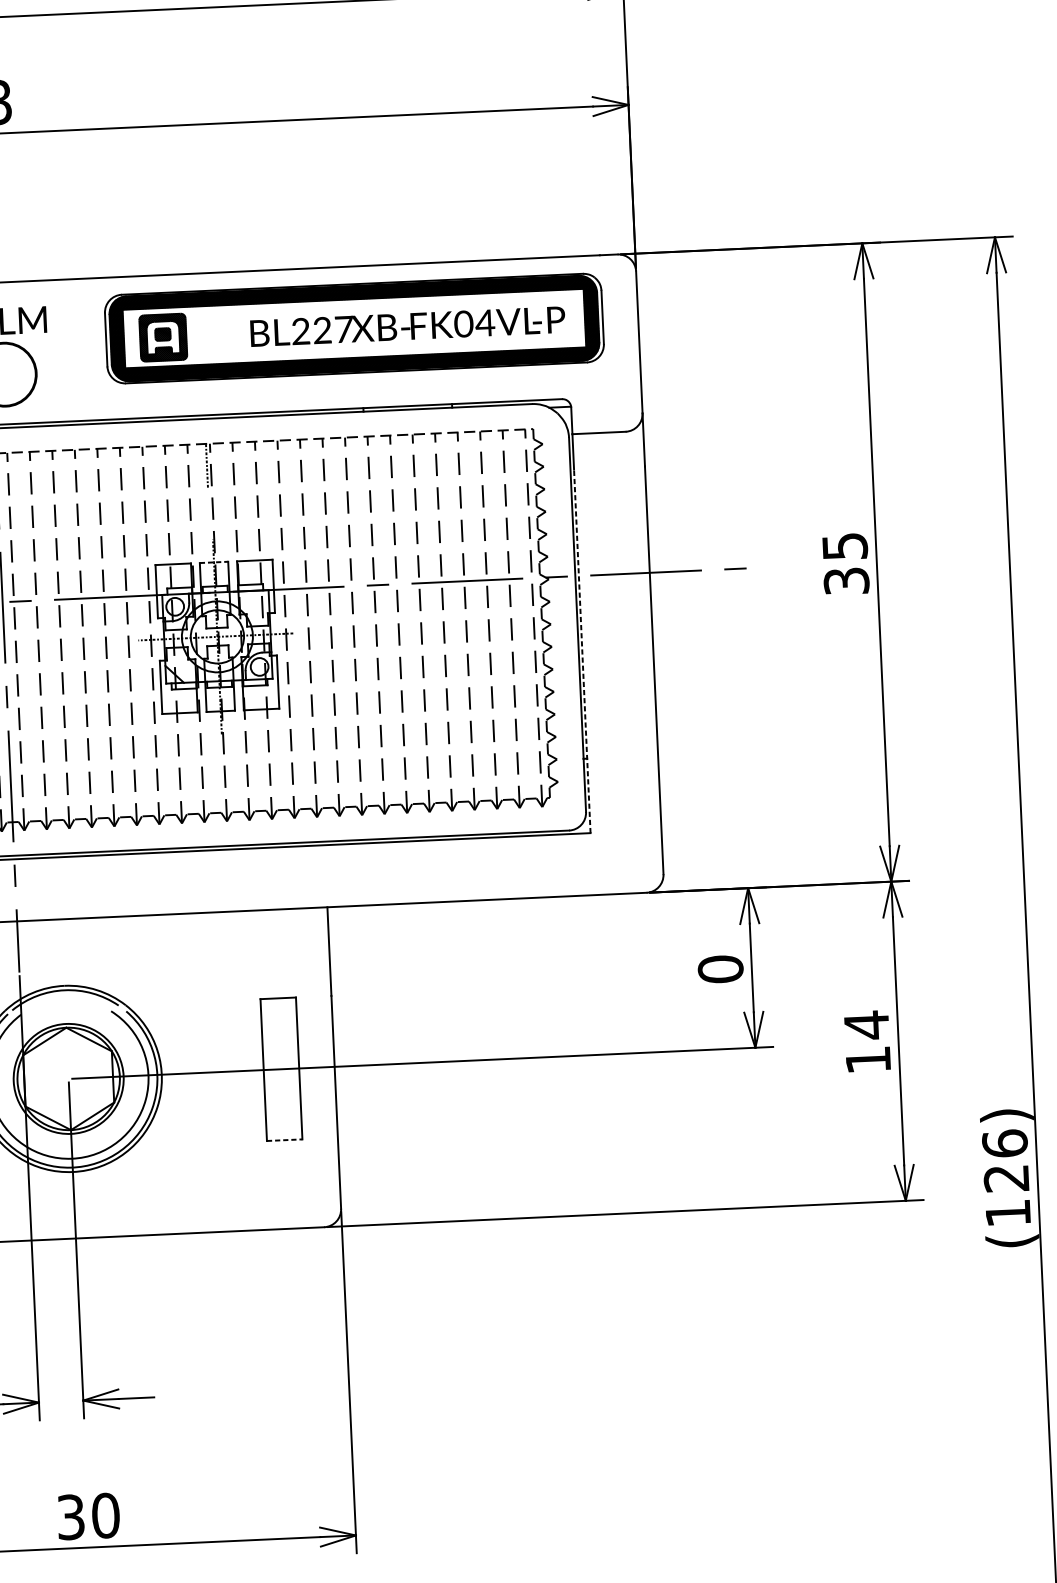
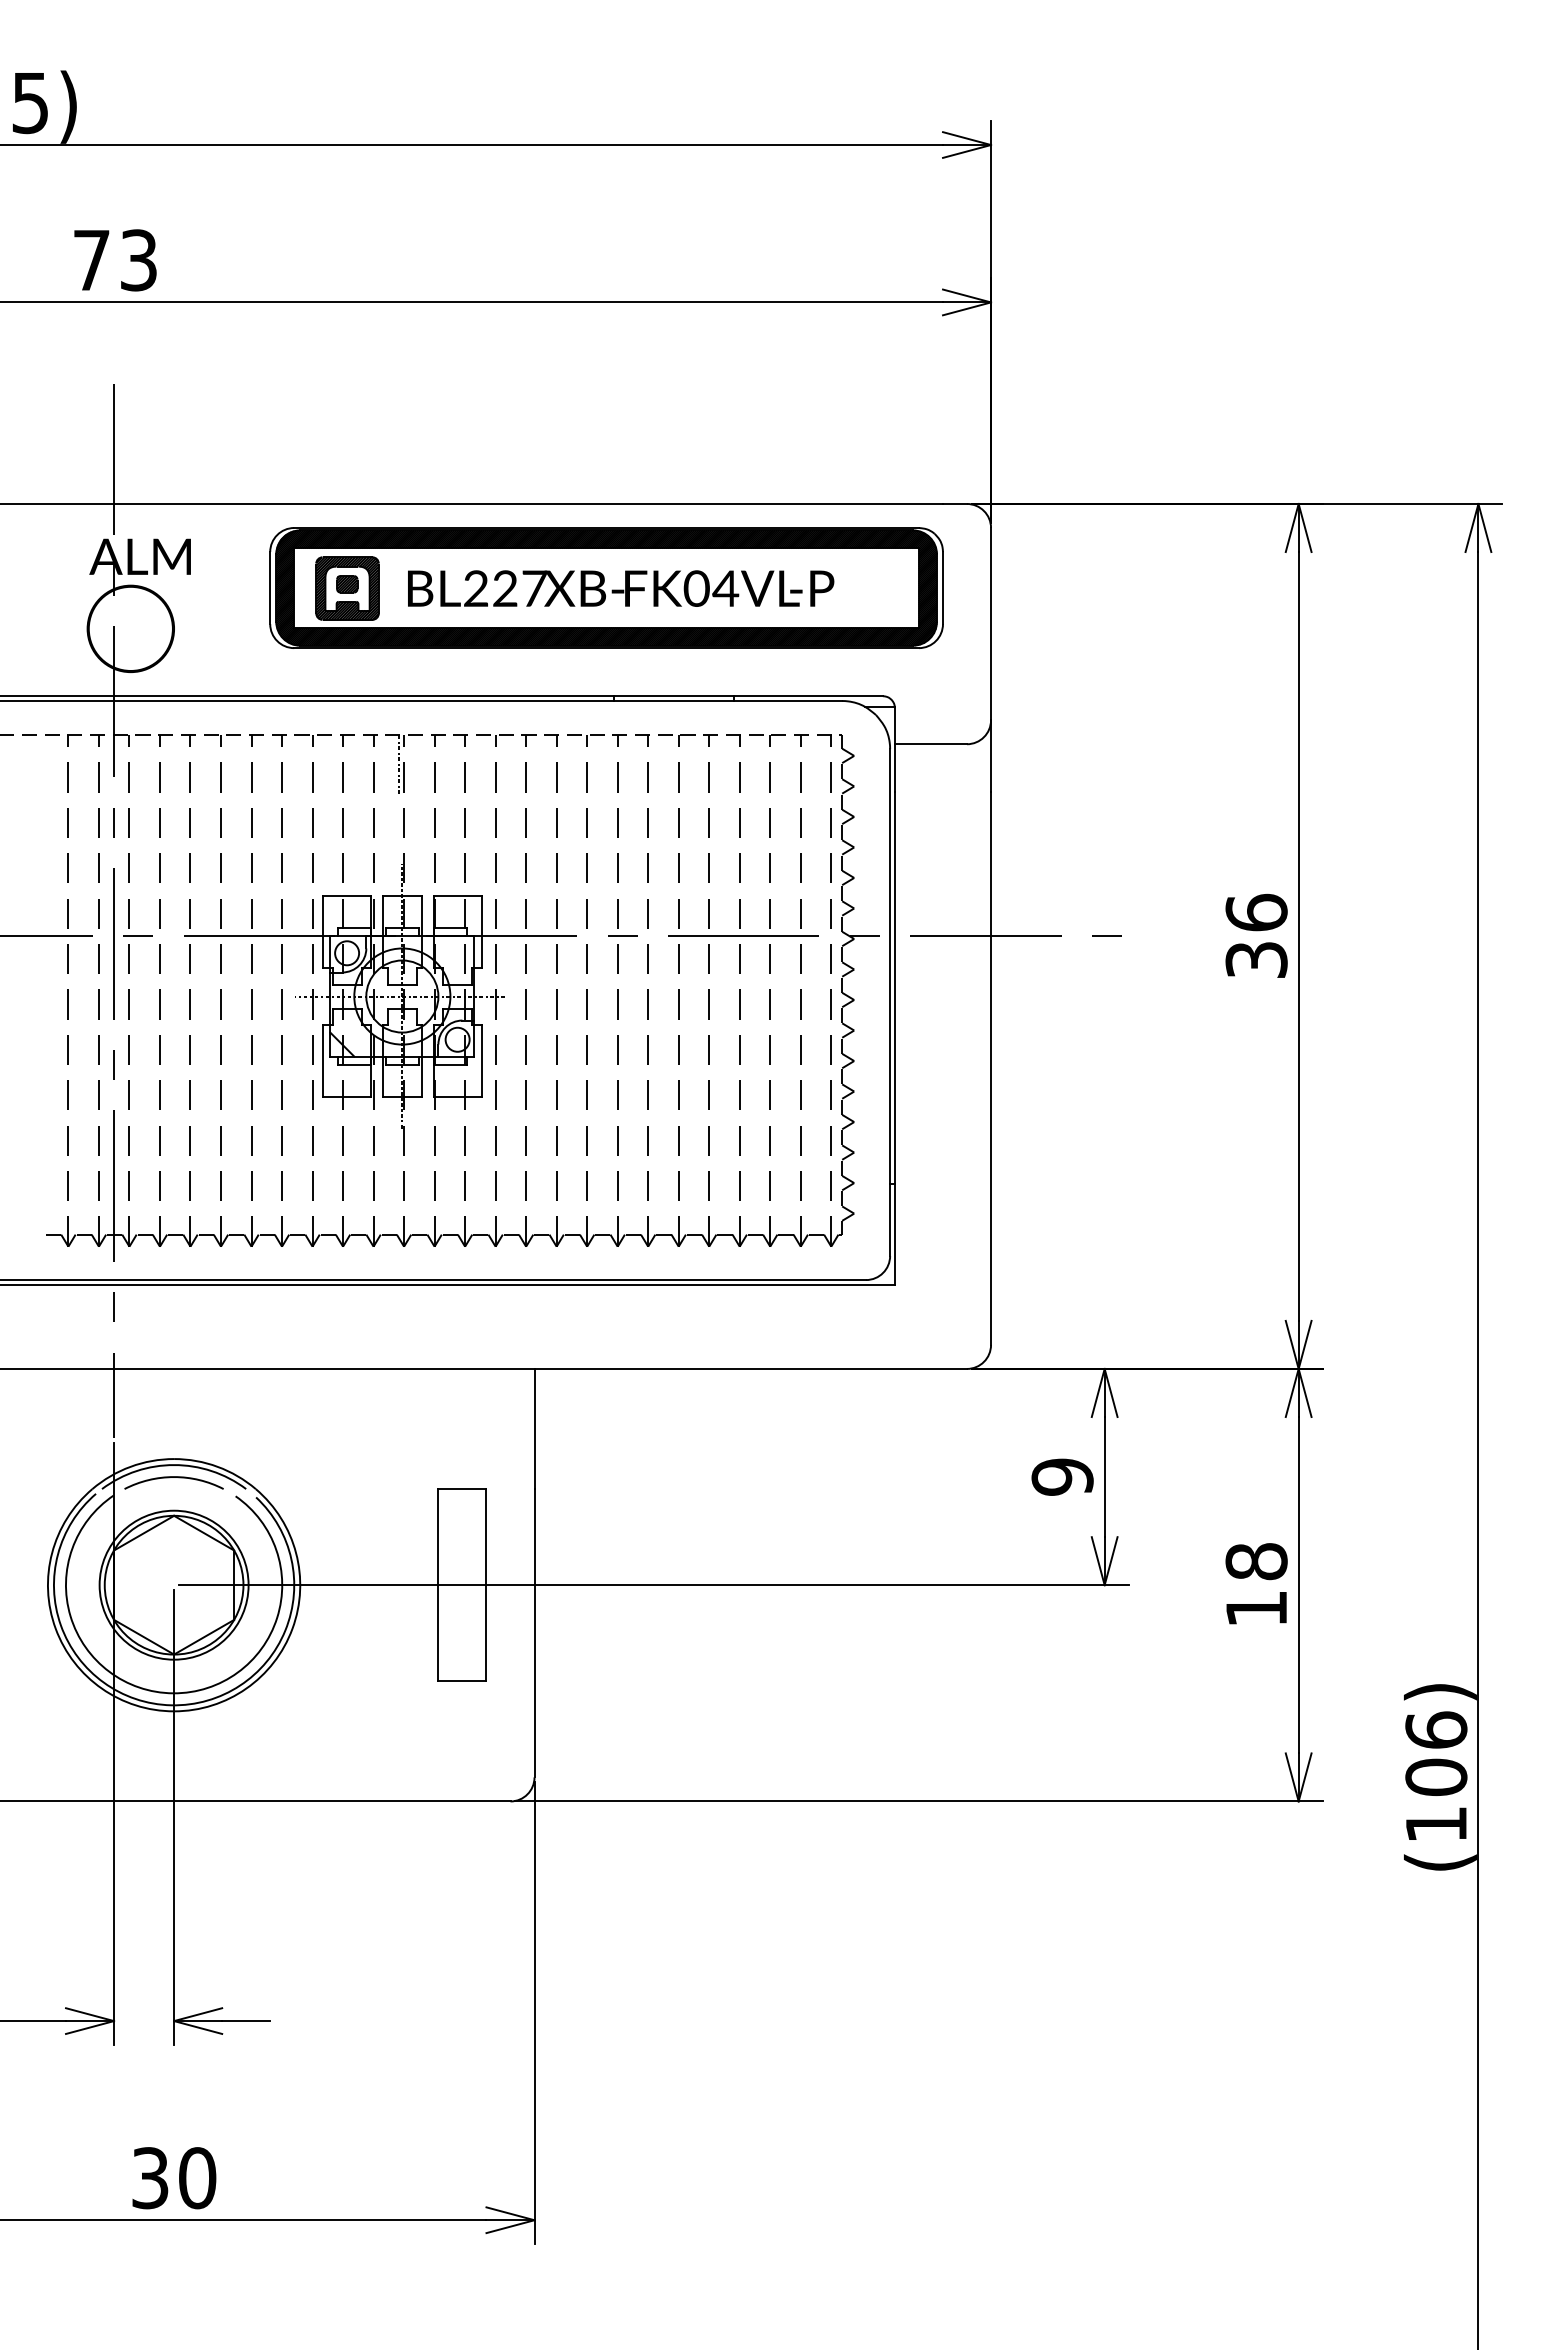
text: (408, 326) -> (621, 588), moved
text: (844, 546) -> (1256, 912), 35 -> 36
line: (214, 562) -> (402, 895), dashed -> solid
line: (581, 651) -> (894, 1038), dashed -> solid
text: (720, 968) -> (1062, 1476), 0 -> 9
arc: (64, 999) -> (173, 1477), added
text: (866, 1025) -> (1256, 1561), 14 -> 18
line: (284, 1140) -> (462, 1681), dashed -> solid
text: (1006, 1177) -> (1436, 1776), (126) -> (106)

